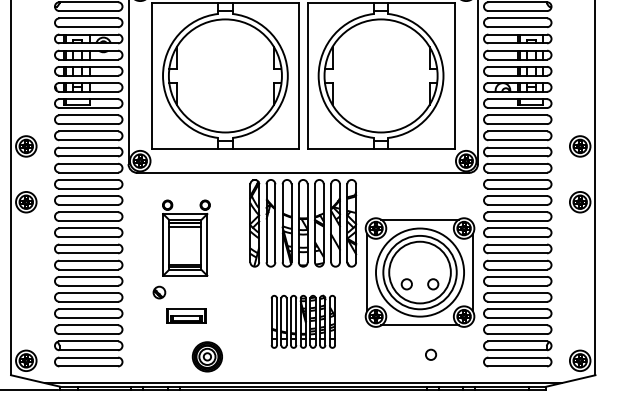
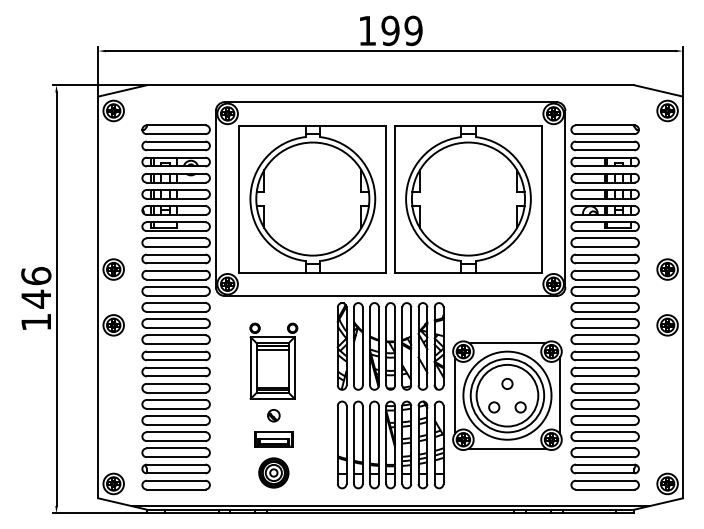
part: (159, 292) -> (273, 415), moved
part: (303, 321) -> (390, 444), size x1.67
circle: (431, 354) -> (507, 383), moved
part: (207, 356) -> (273, 472), moved

